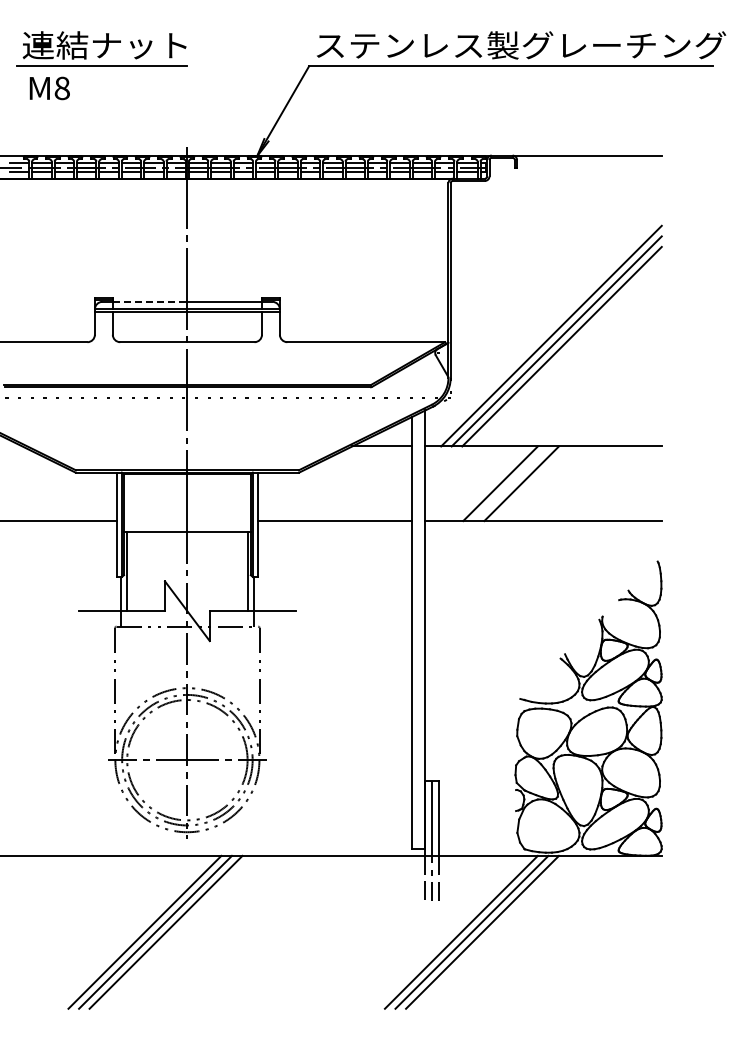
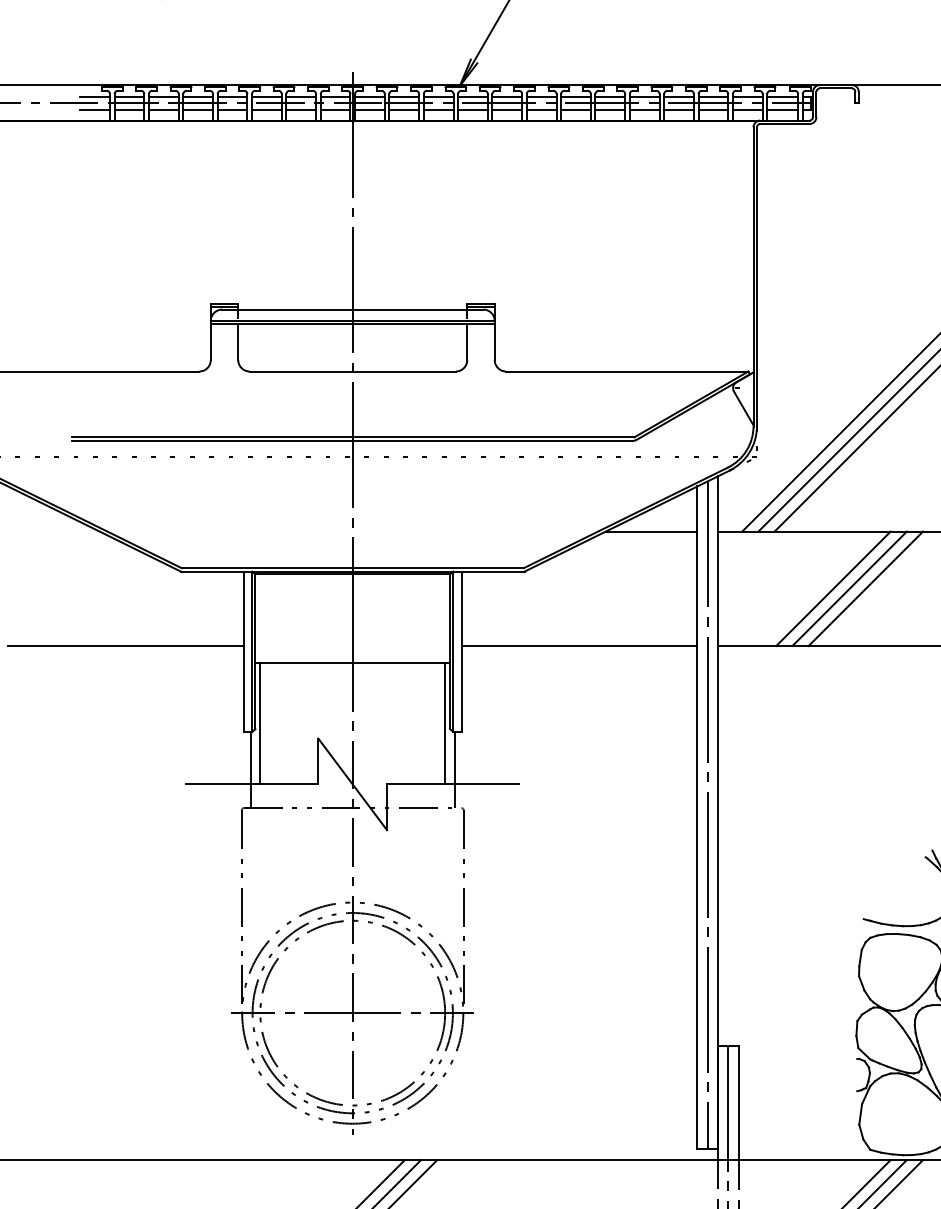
line: (150, 301) -> (296, 309), dashed -> solid
line: (510, 483) -> (848, 588), added
line: (418, 630) -> (707, 814), added

